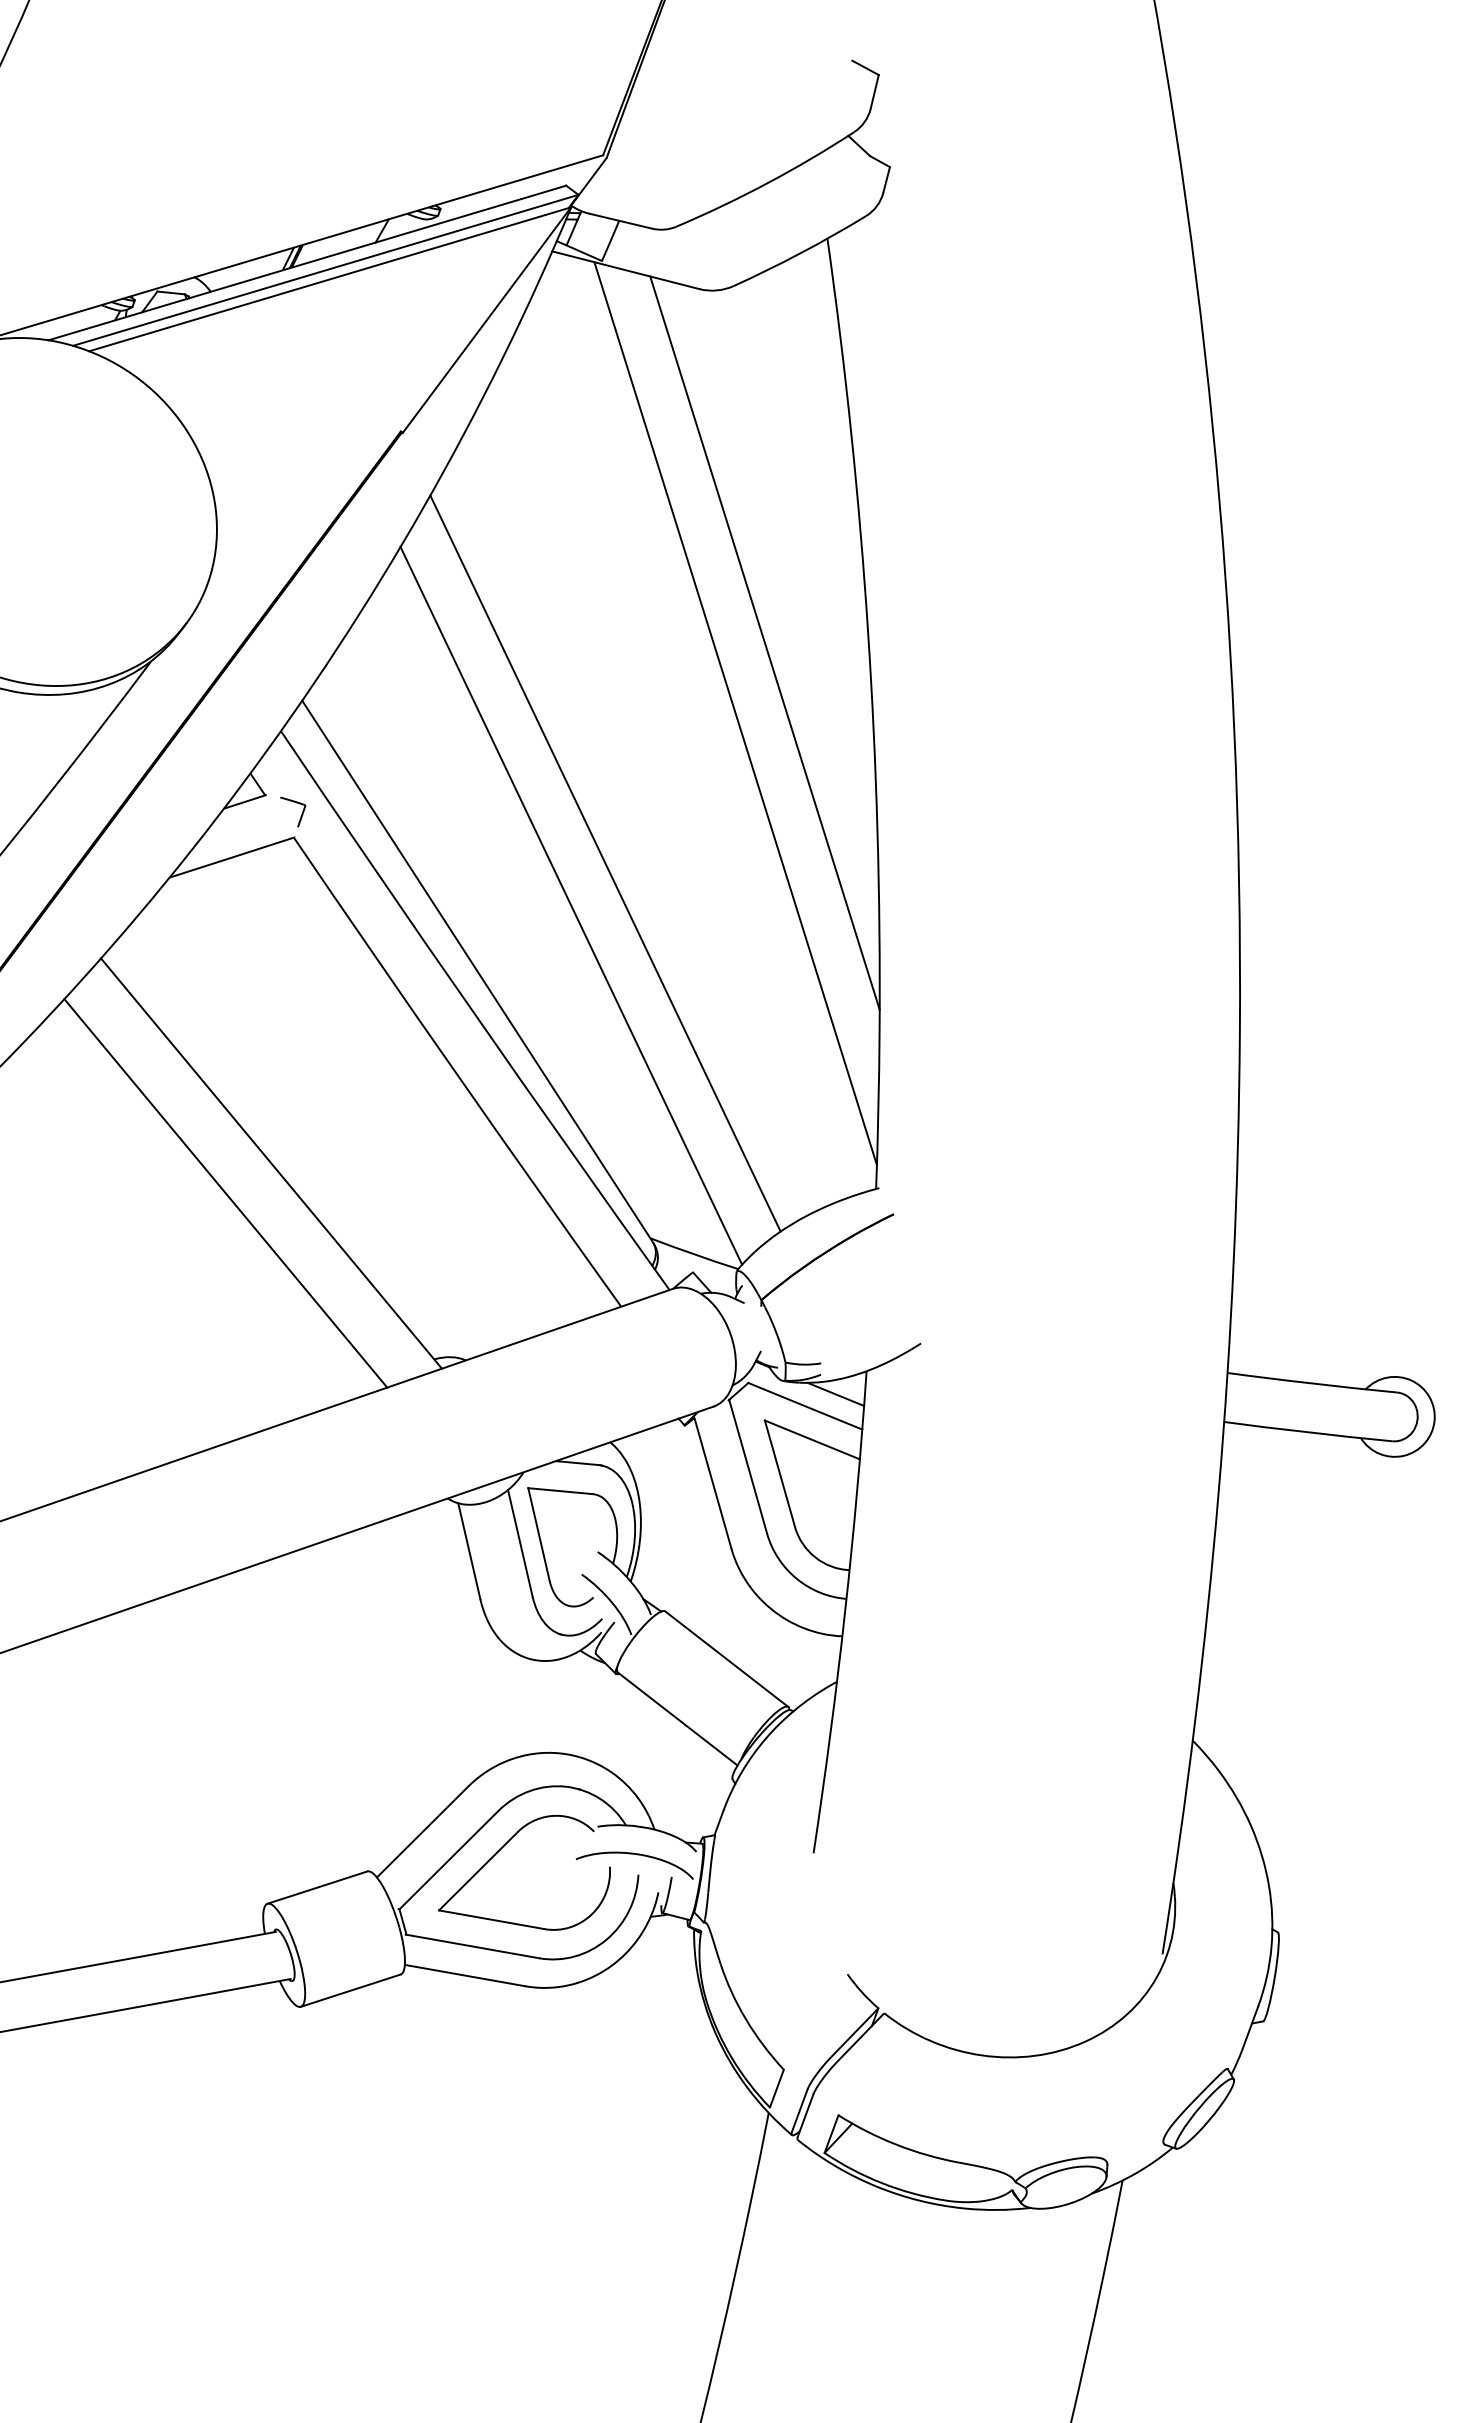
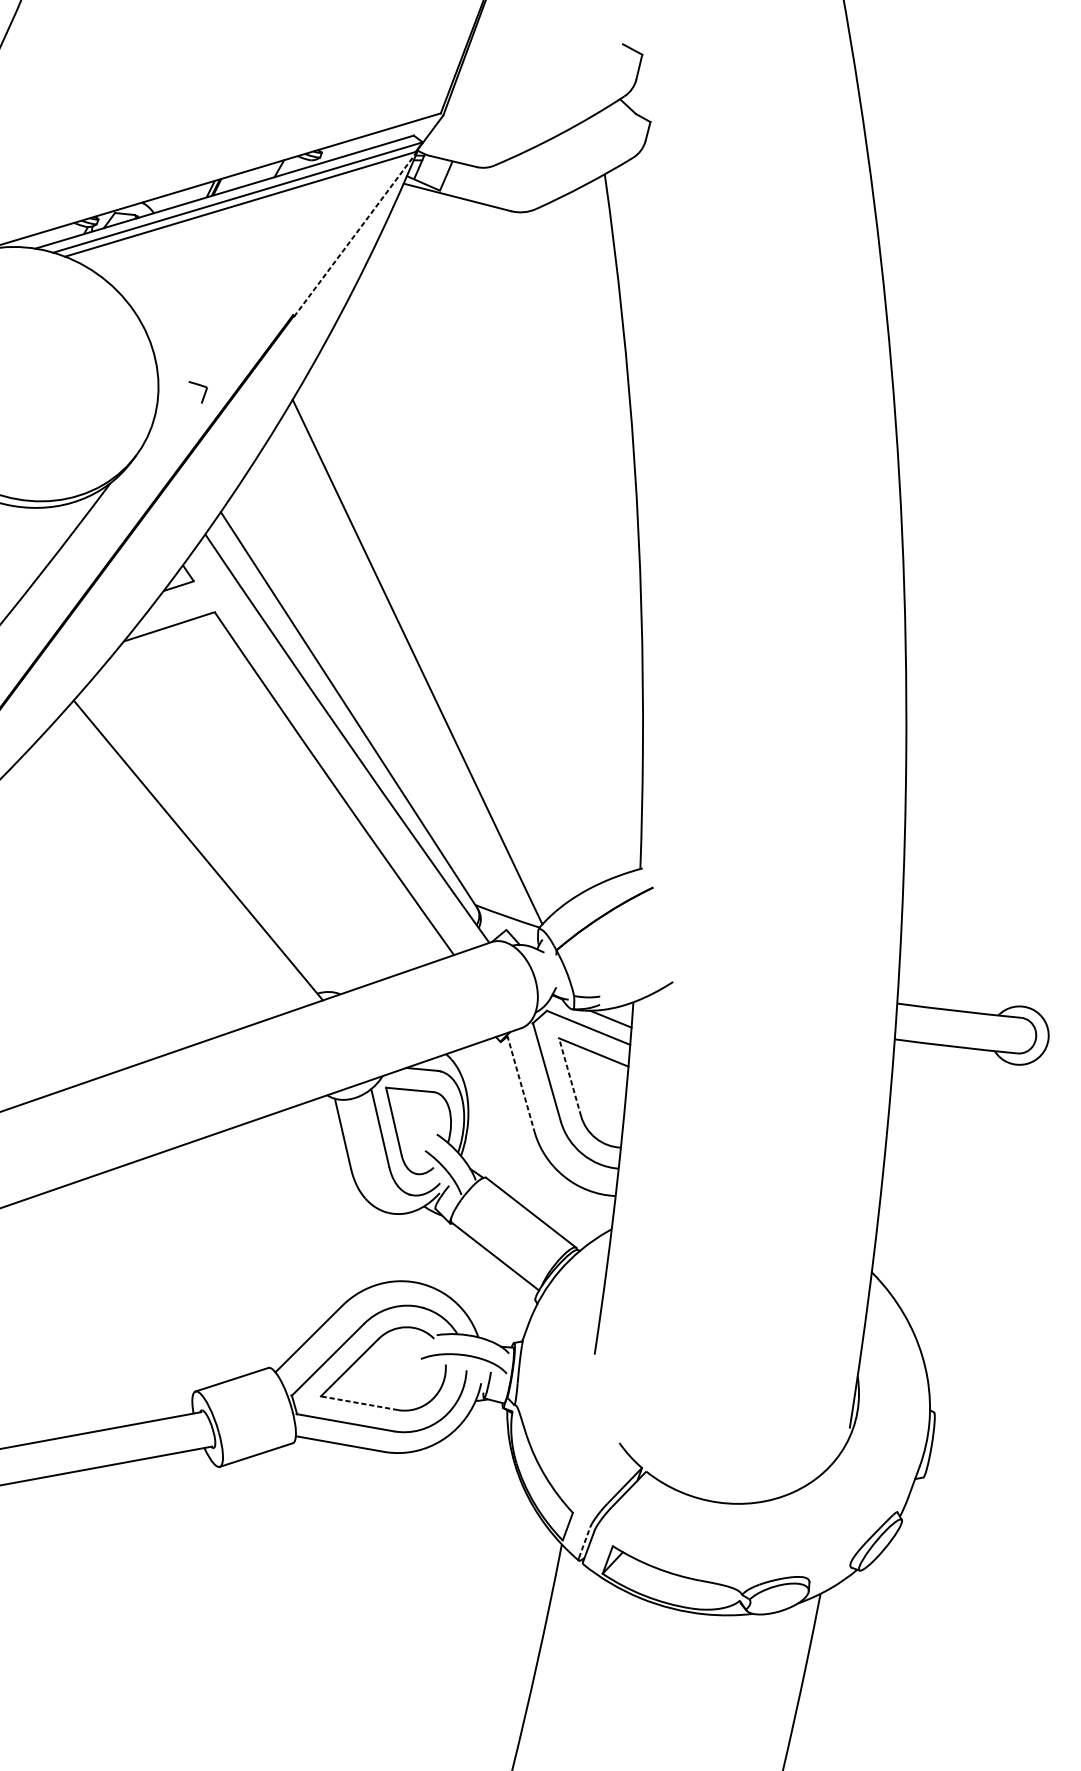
line: (486, 320) -> (355, 234), solid -> dashed
line: (764, 642) -> (558, 469), removed
line: (735, 713) -> (537, 521), removed
part: (301, 813) -> (204, 393), moved
line: (605, 863) -> (442, 631), removed
line: (225, 1193) -> (164, 872), removed
line: (779, 1473) -> (569, 1077), solid -> dashed
line: (712, 1483) -> (520, 1084), solid -> dashed
line: (491, 1919) -> (359, 1403), solid -> dashed
line: (800, 2109) -> (585, 1541), solid -> dashed

